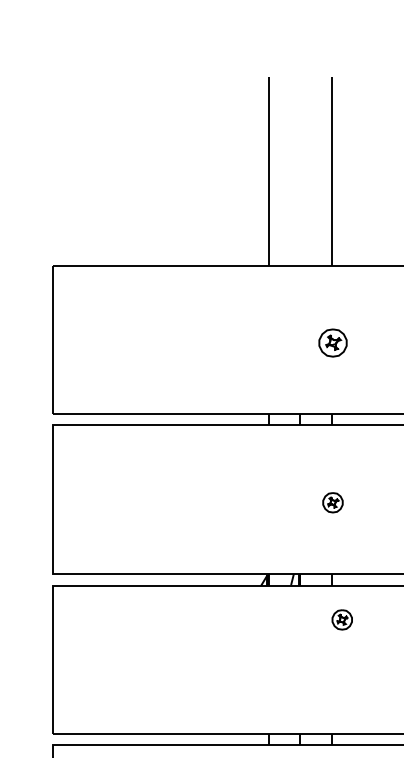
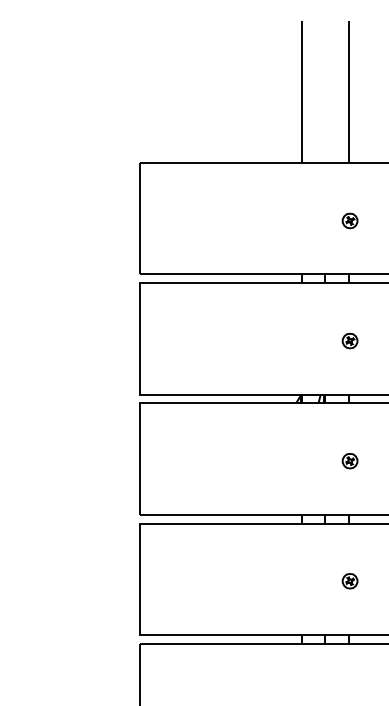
part: (332, 342) -> (349, 220), size x0.71
part: (341, 620) -> (349, 461), moved

